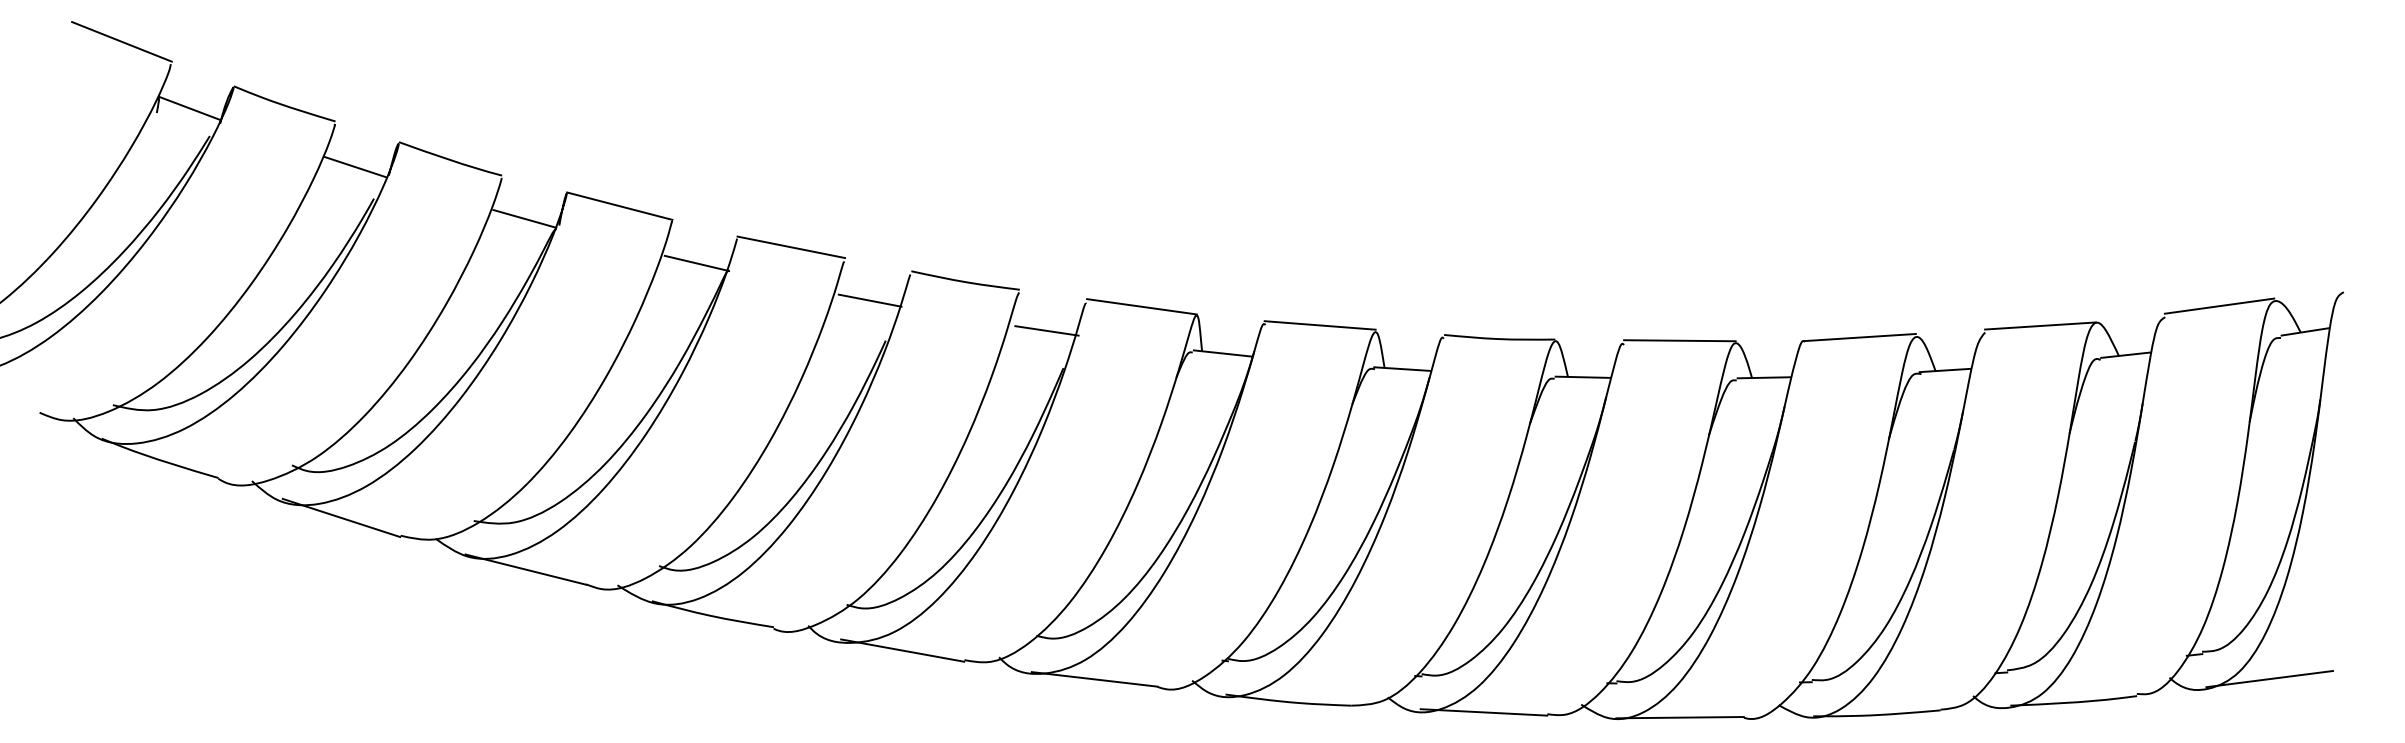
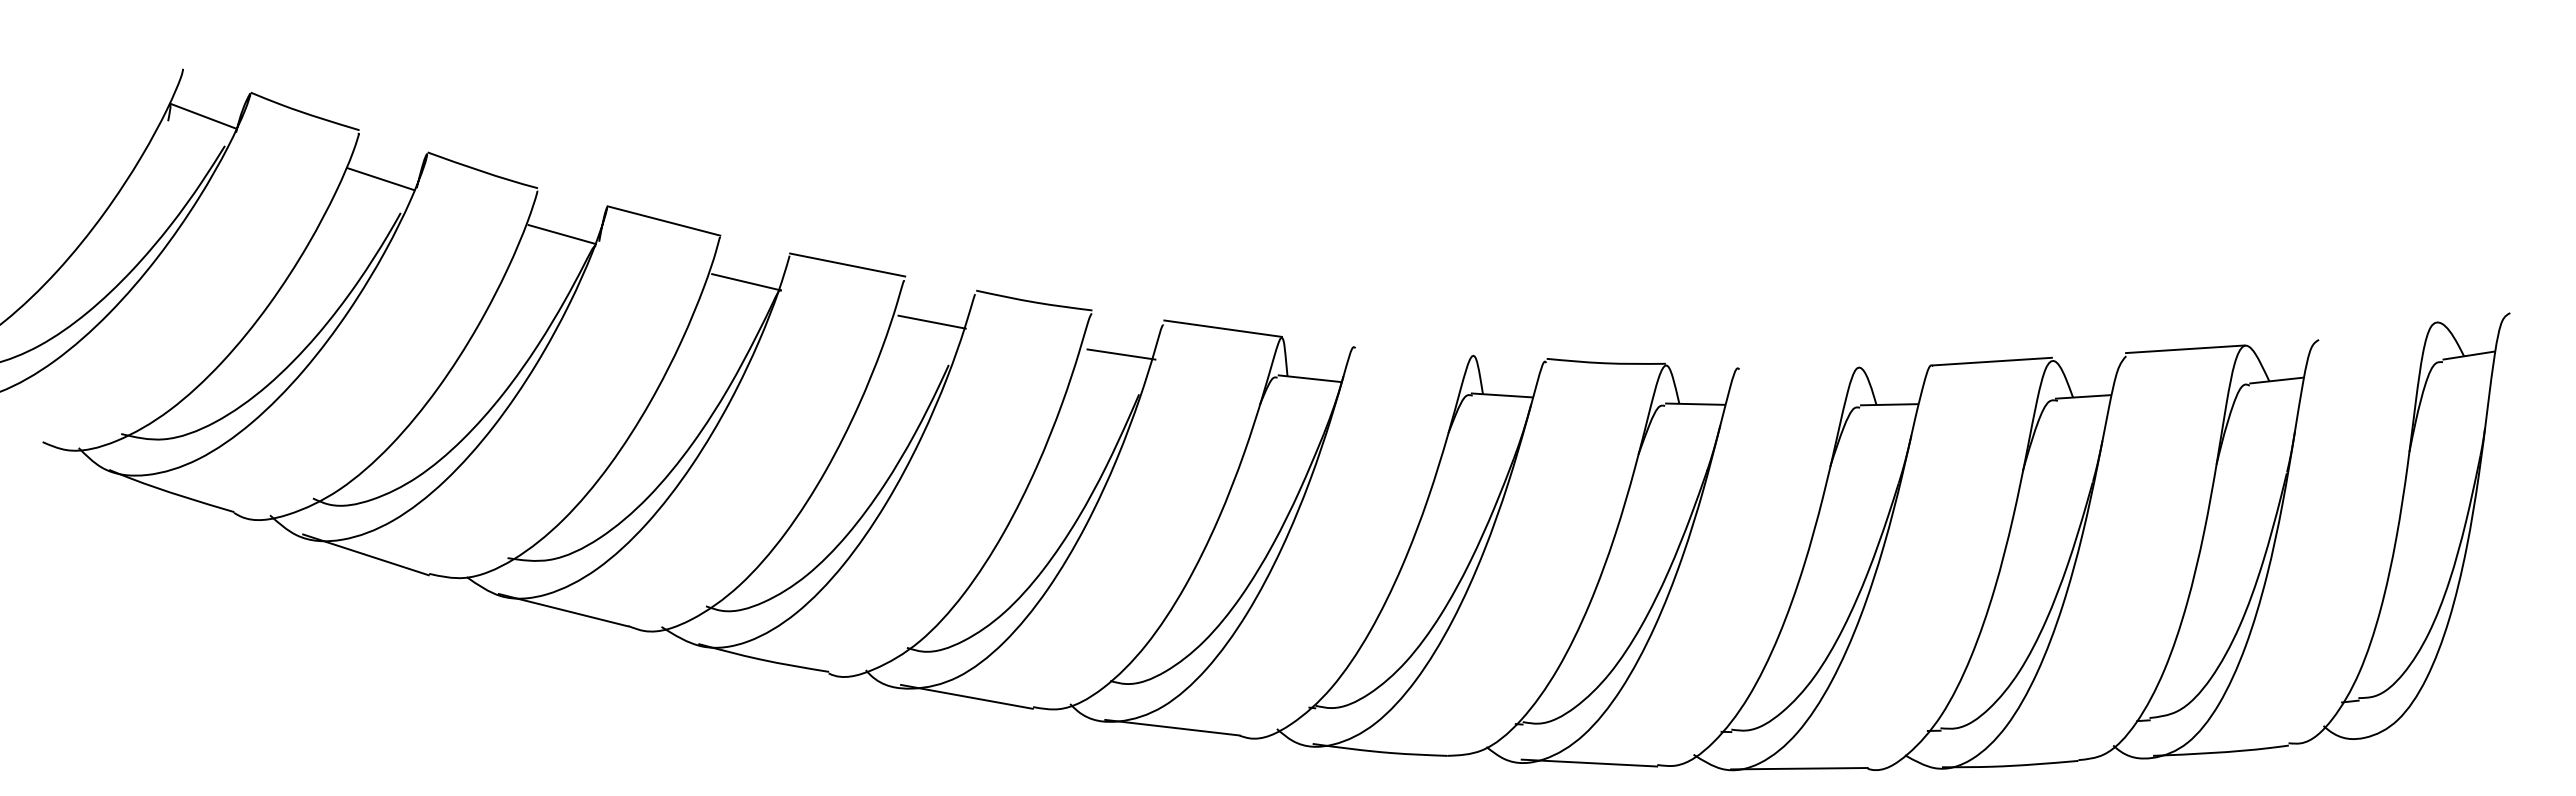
line: (121, 41) -> (130, 44), removed
line: (2218, 305) -> (2376, 327), removed
line: (1319, 325) -> (1413, 348), removed
line: (1680, 340) -> (1799, 364), removed
line: (2269, 679) -> (2430, 727), removed

